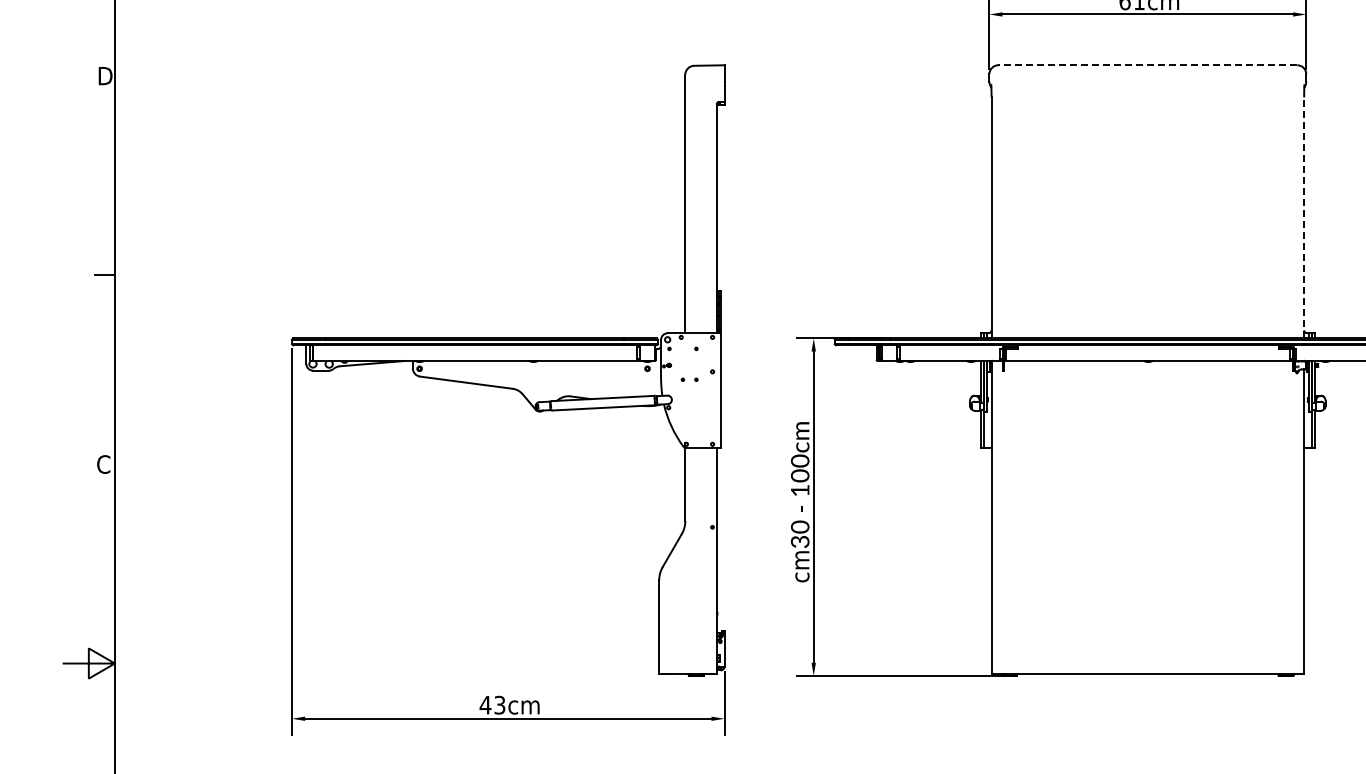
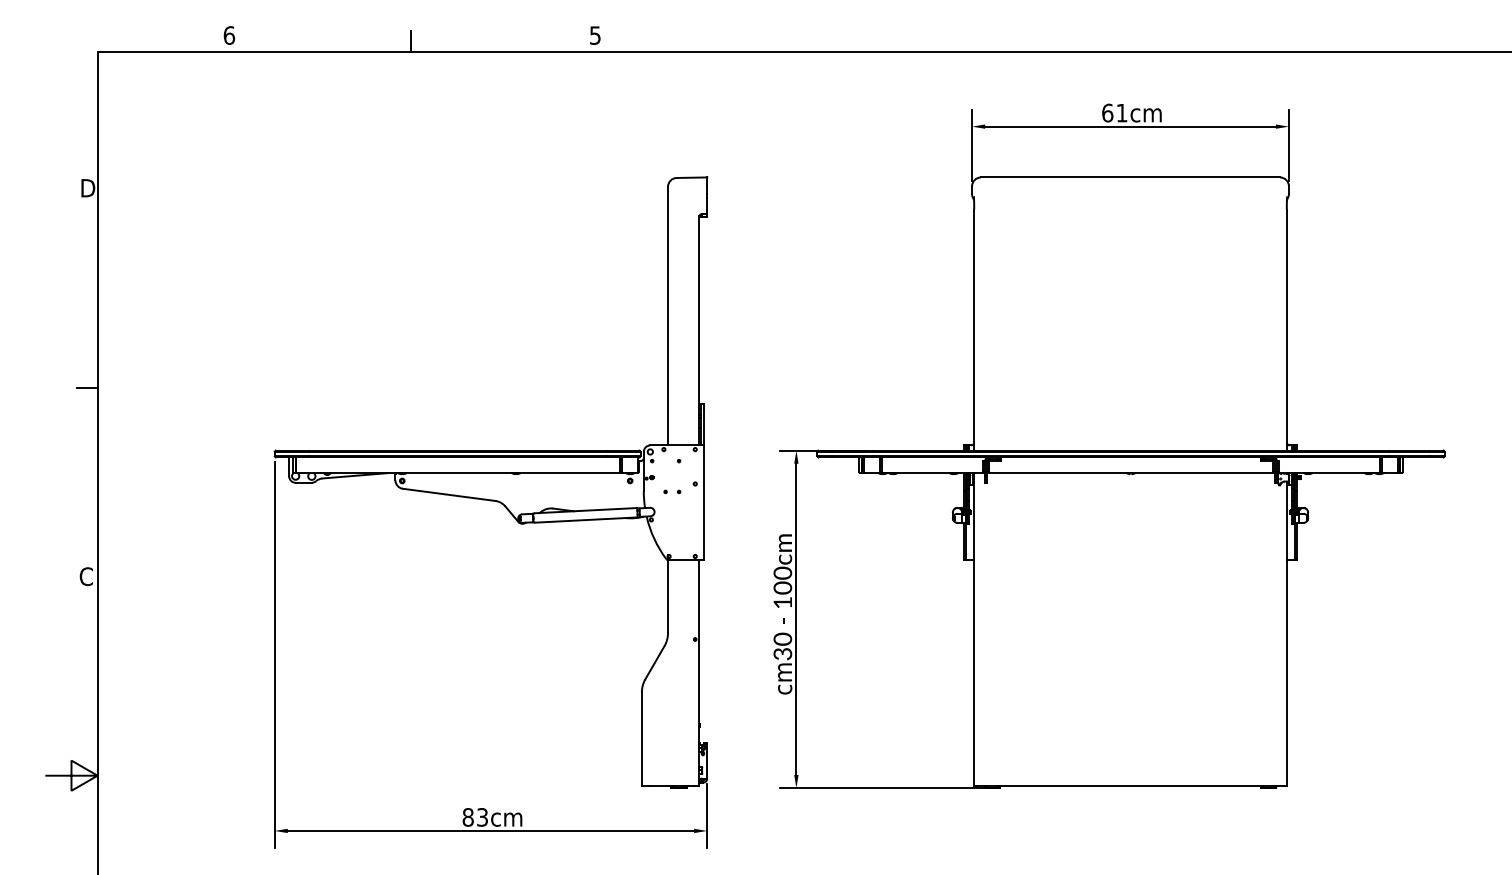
line: (1147, 65) -> (1130, 177), dashed -> solid
line: (1303, 218) -> (1286, 330), dashed -> solid
text: (485, 705) -> (468, 817), 43cm -> 83cm

